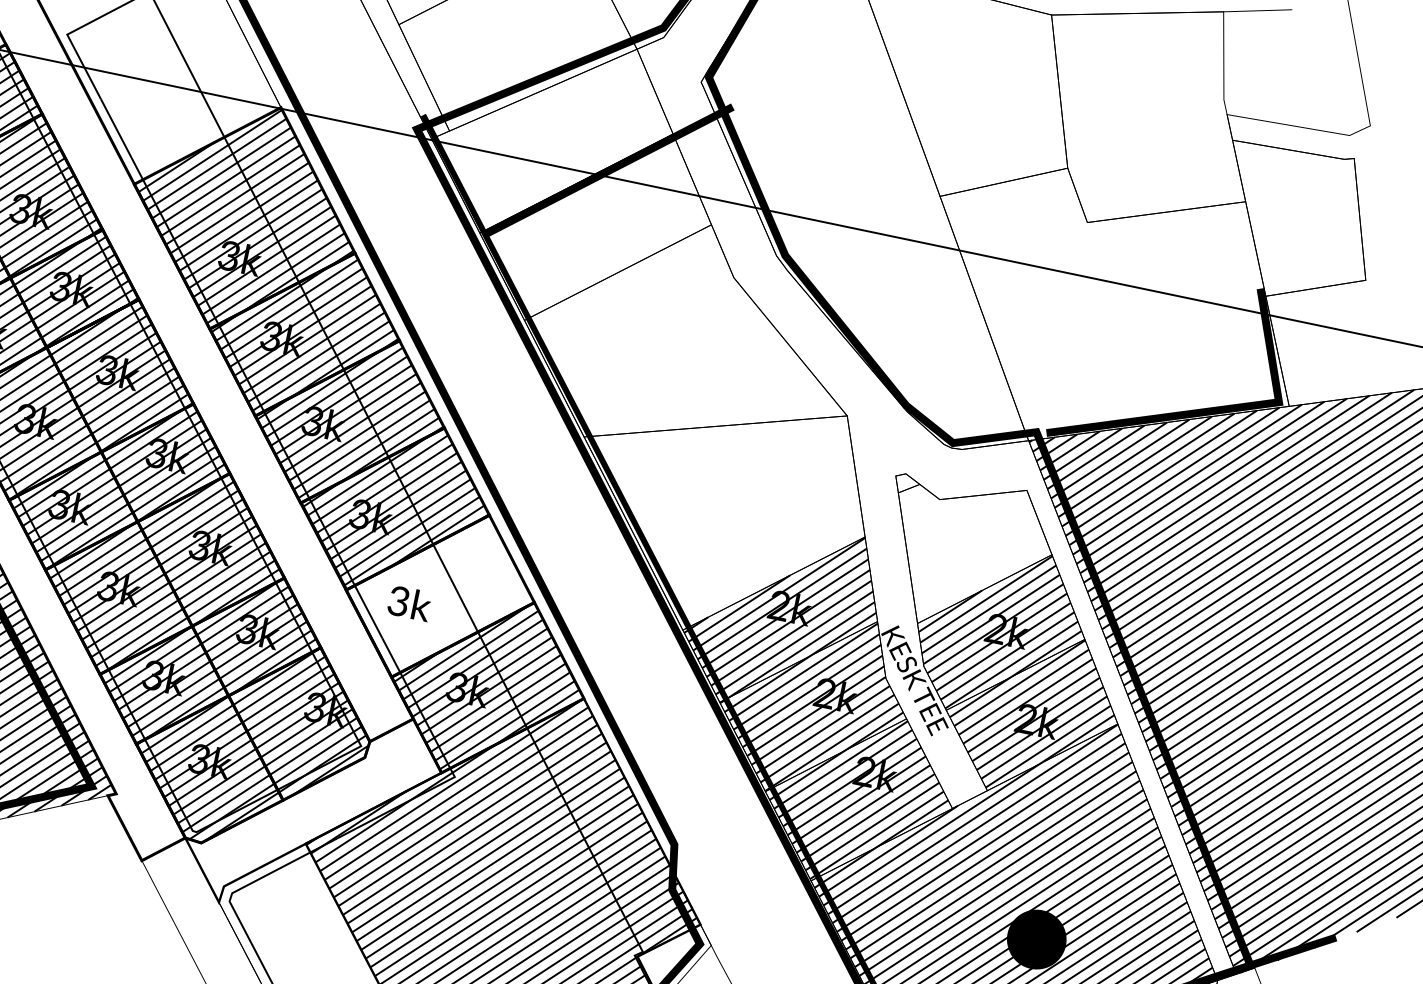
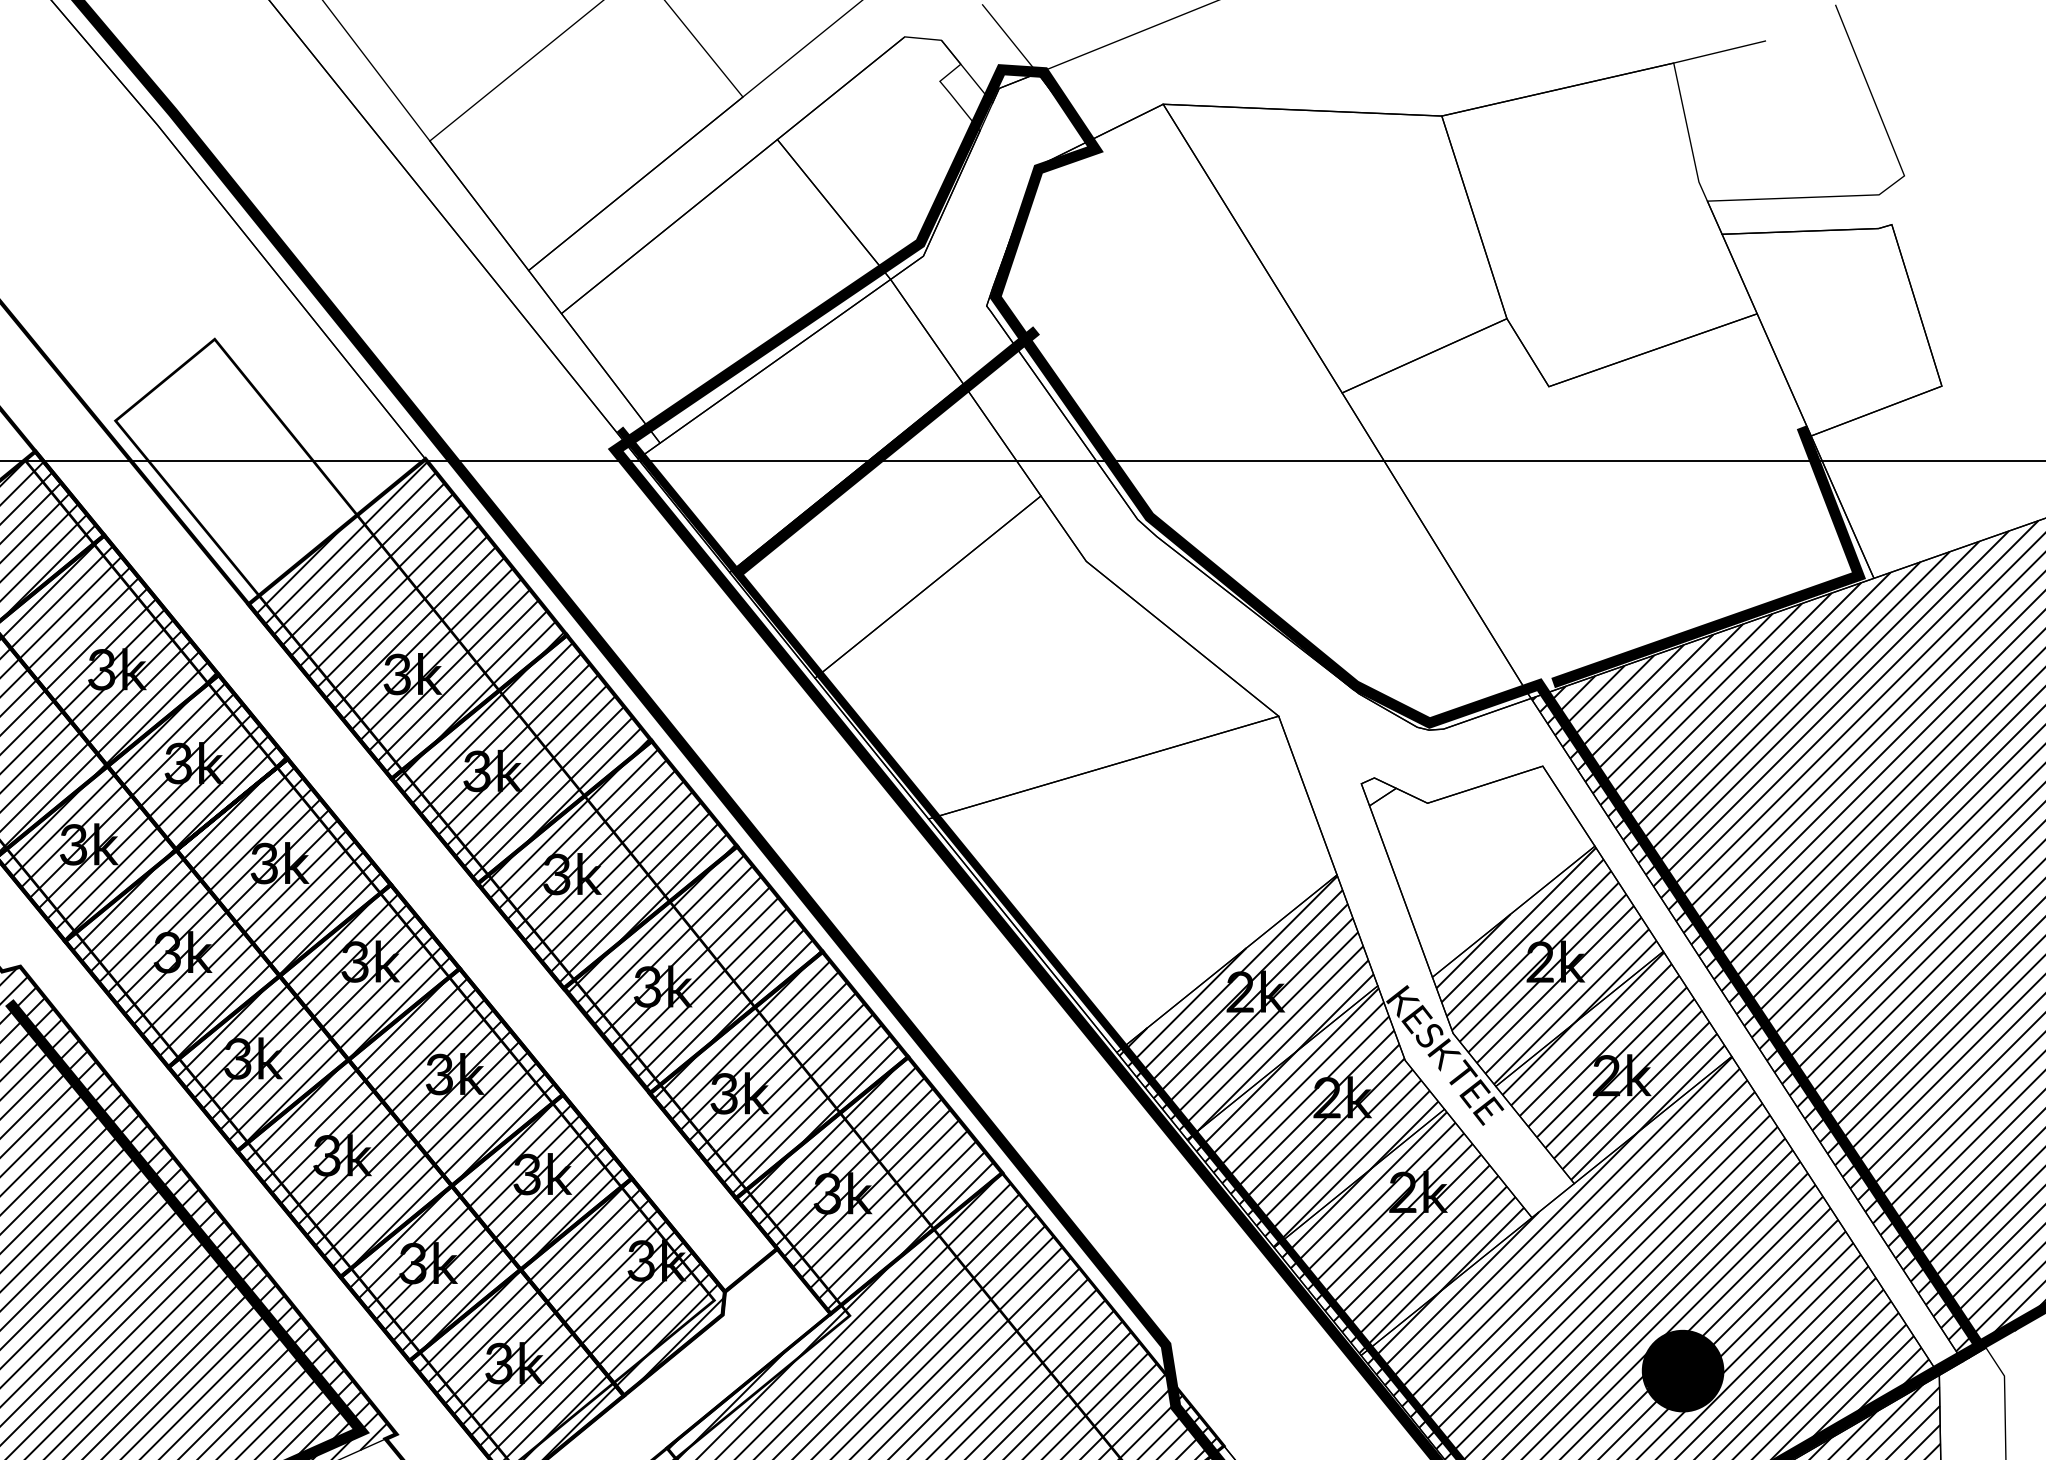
hatch: (440, 598) -> (780, 1077), added

